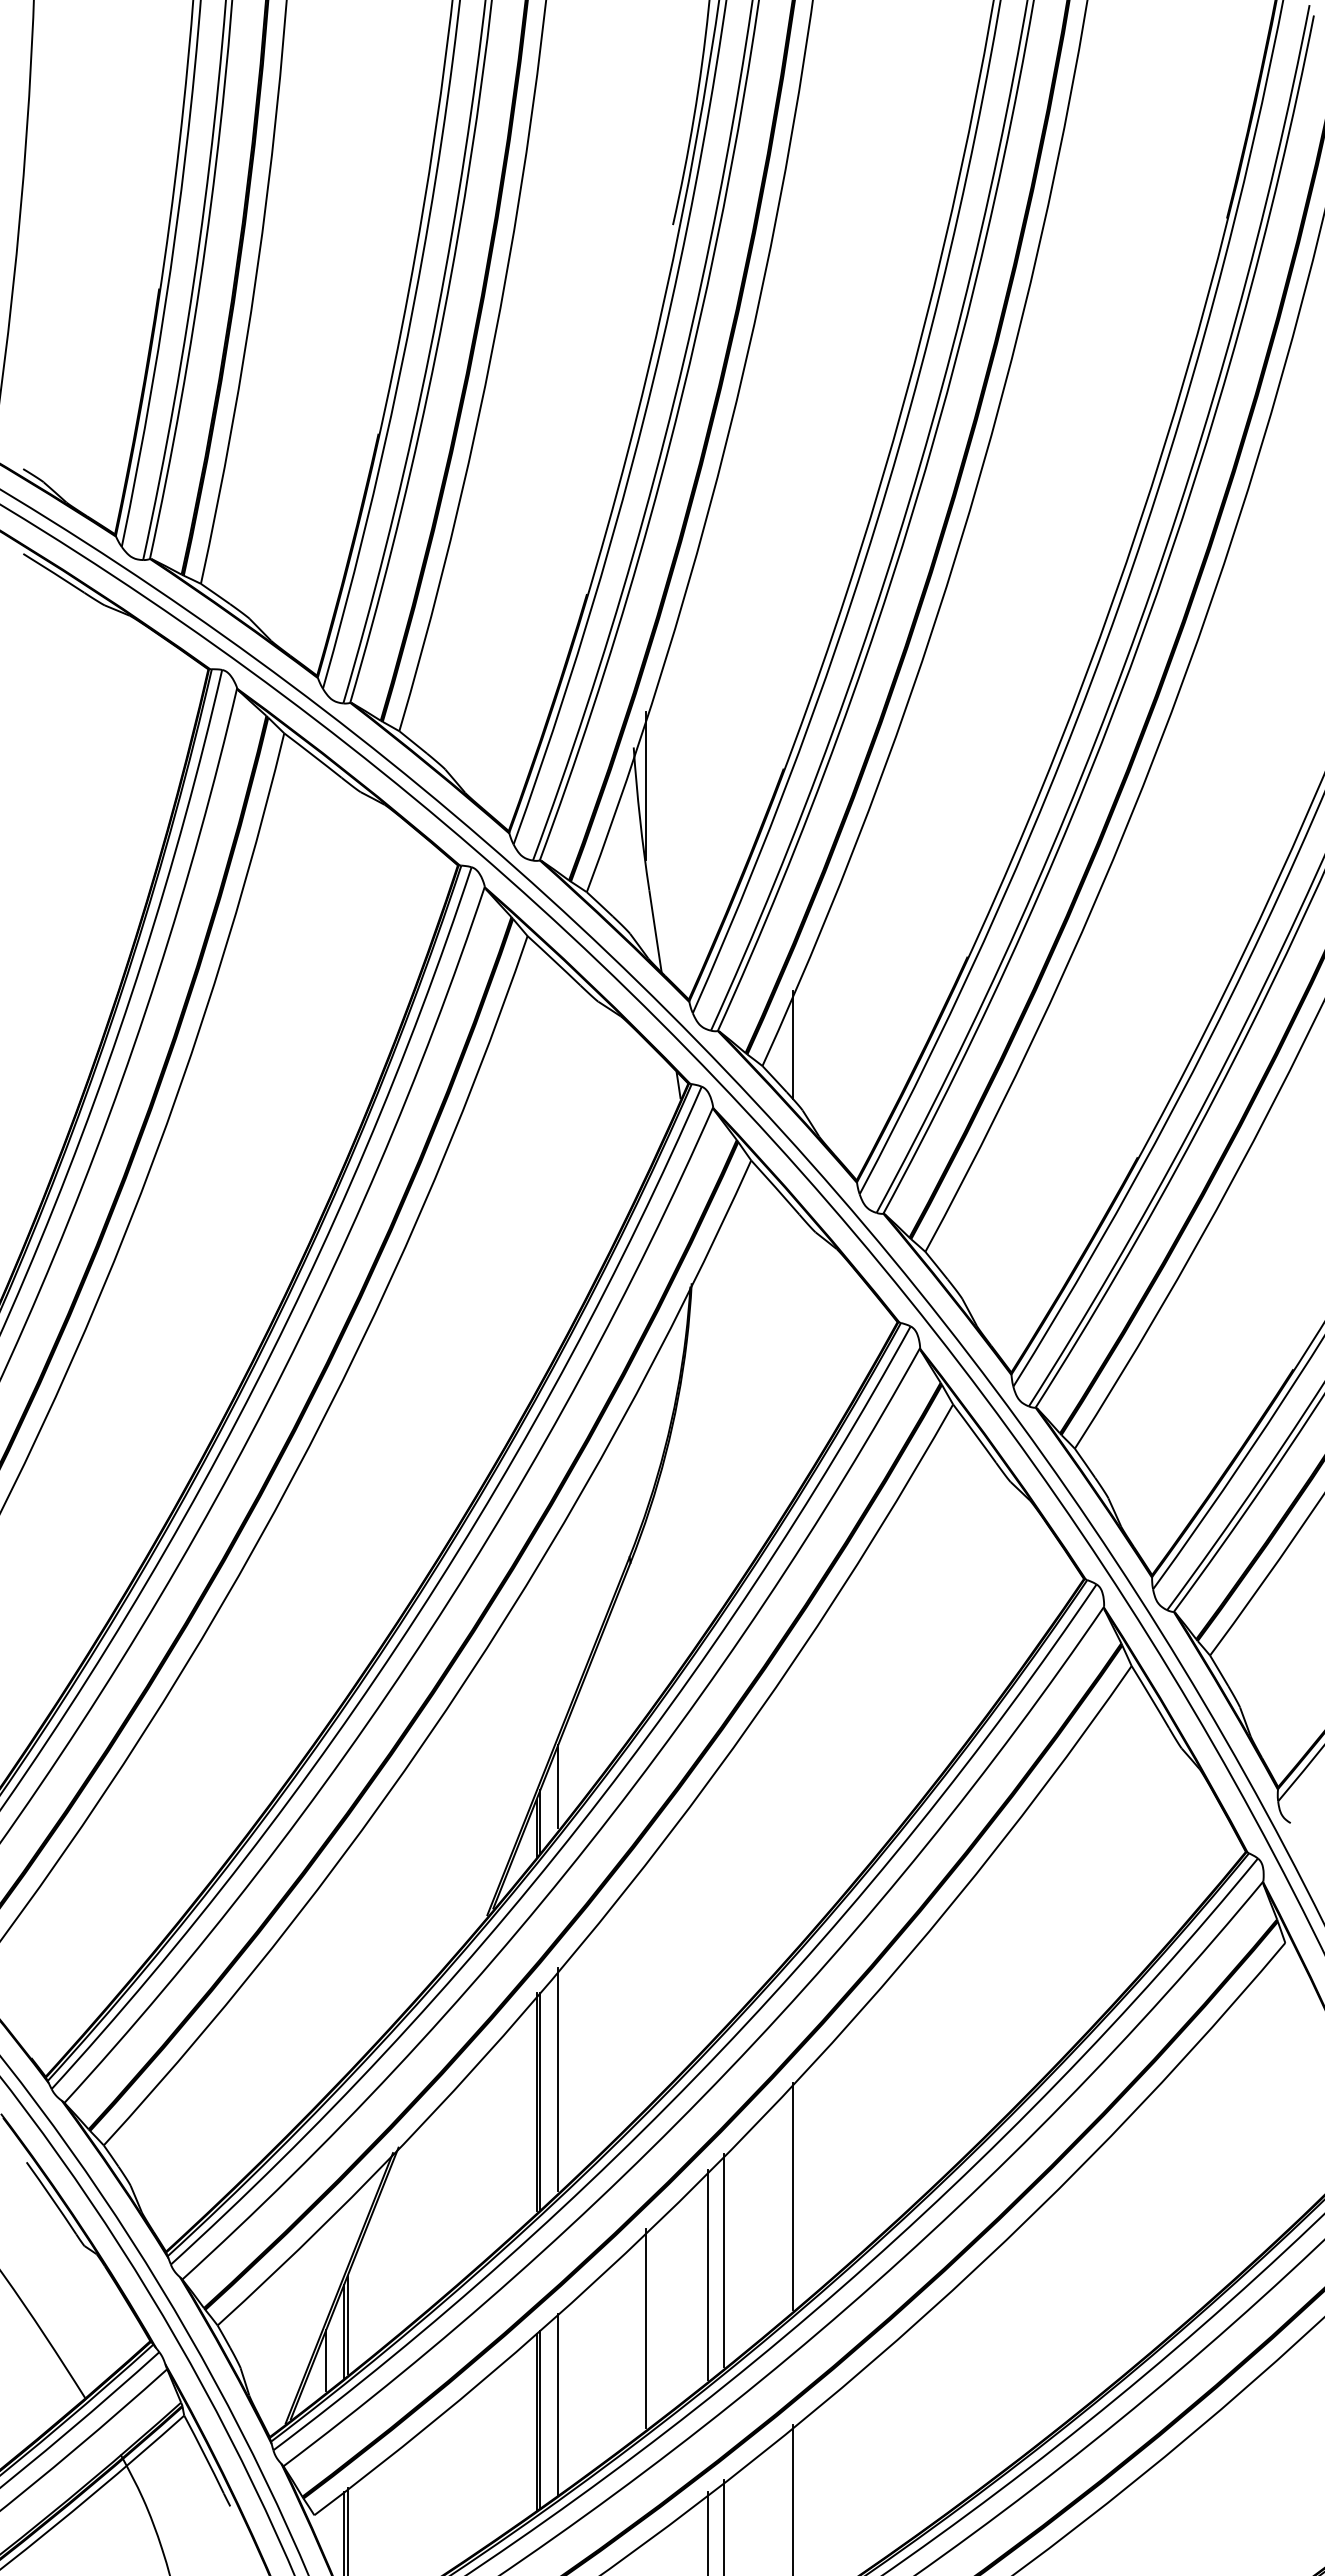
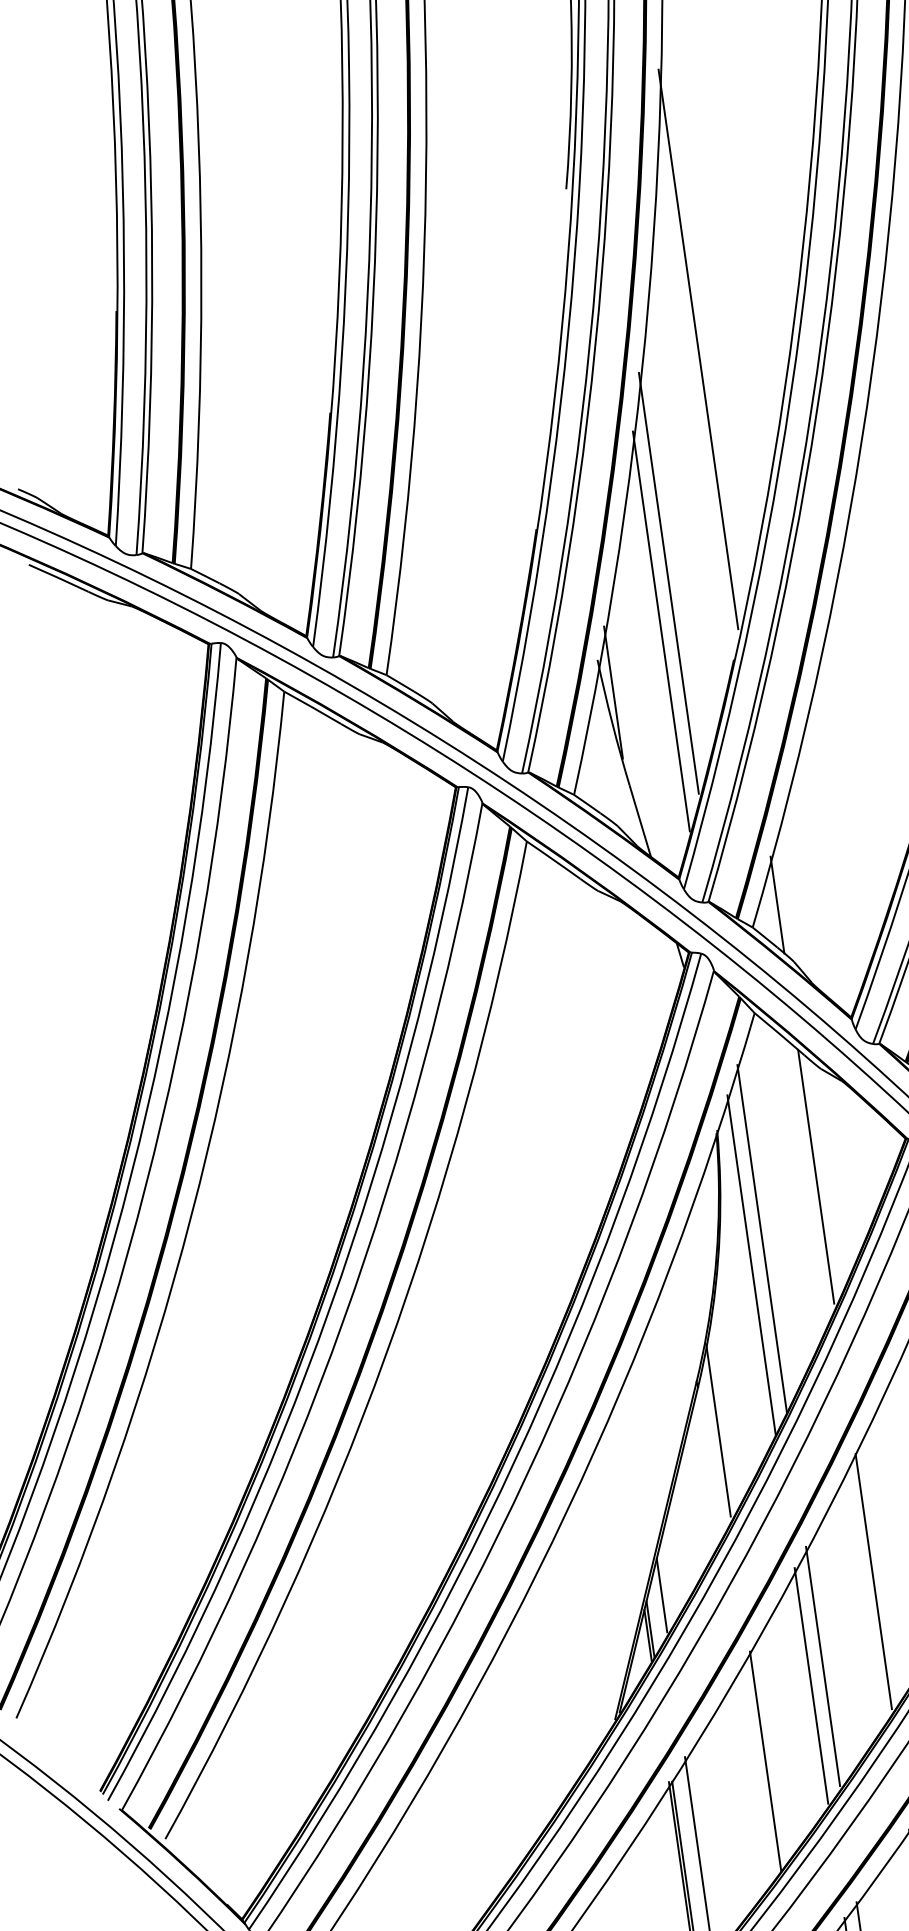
line: (793, 421) -> (698, 349), added
line: (724, 674) -> (669, 583), added
line: (708, 725) -> (661, 630), added
line: (793, 1349) -> (816, 1176), added
line: (724, 1409) -> (762, 1238), added
line: (708, 1436) -> (751, 1264), added
line: (646, 1613) -> (718, 1430), added
line: (793, 1804) -> (874, 1581), added
line: (724, 1889) -> (823, 1666), added
line: (708, 1909) -> (811, 1686), added
line: (646, 1984) -> (765, 1760), added

